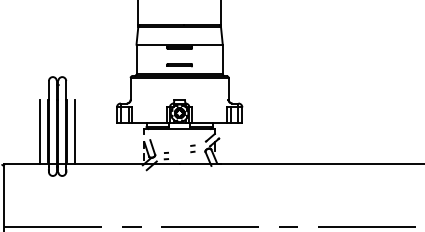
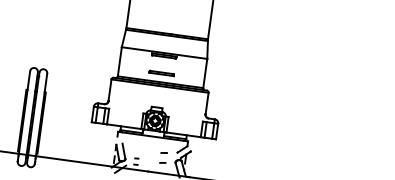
line: (39, 131) -> (13, 120), removed
line: (75, 131) -> (49, 124), removed
part: (192, 148) -> (163, 157), size x1.6

